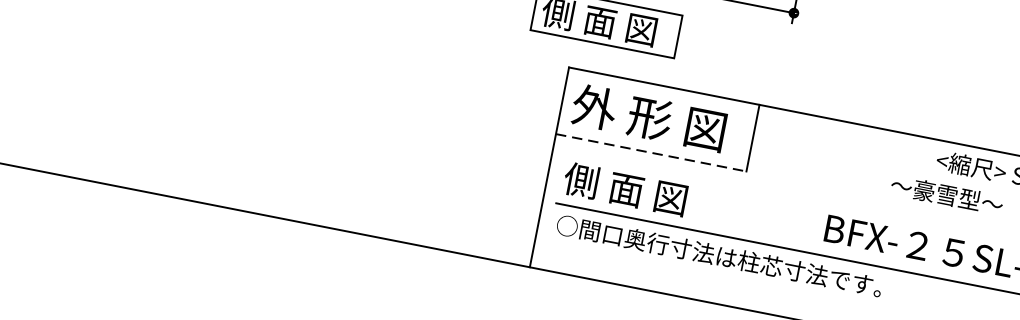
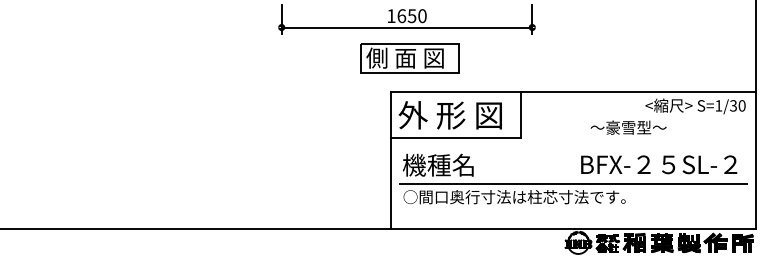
line: (651, 152) -> (456, 137), dashed -> solid
text: (624, 187) -> (443, 164), 側 面 図 -> 機種名
text: (946, 194) -> (628, 127), moved

